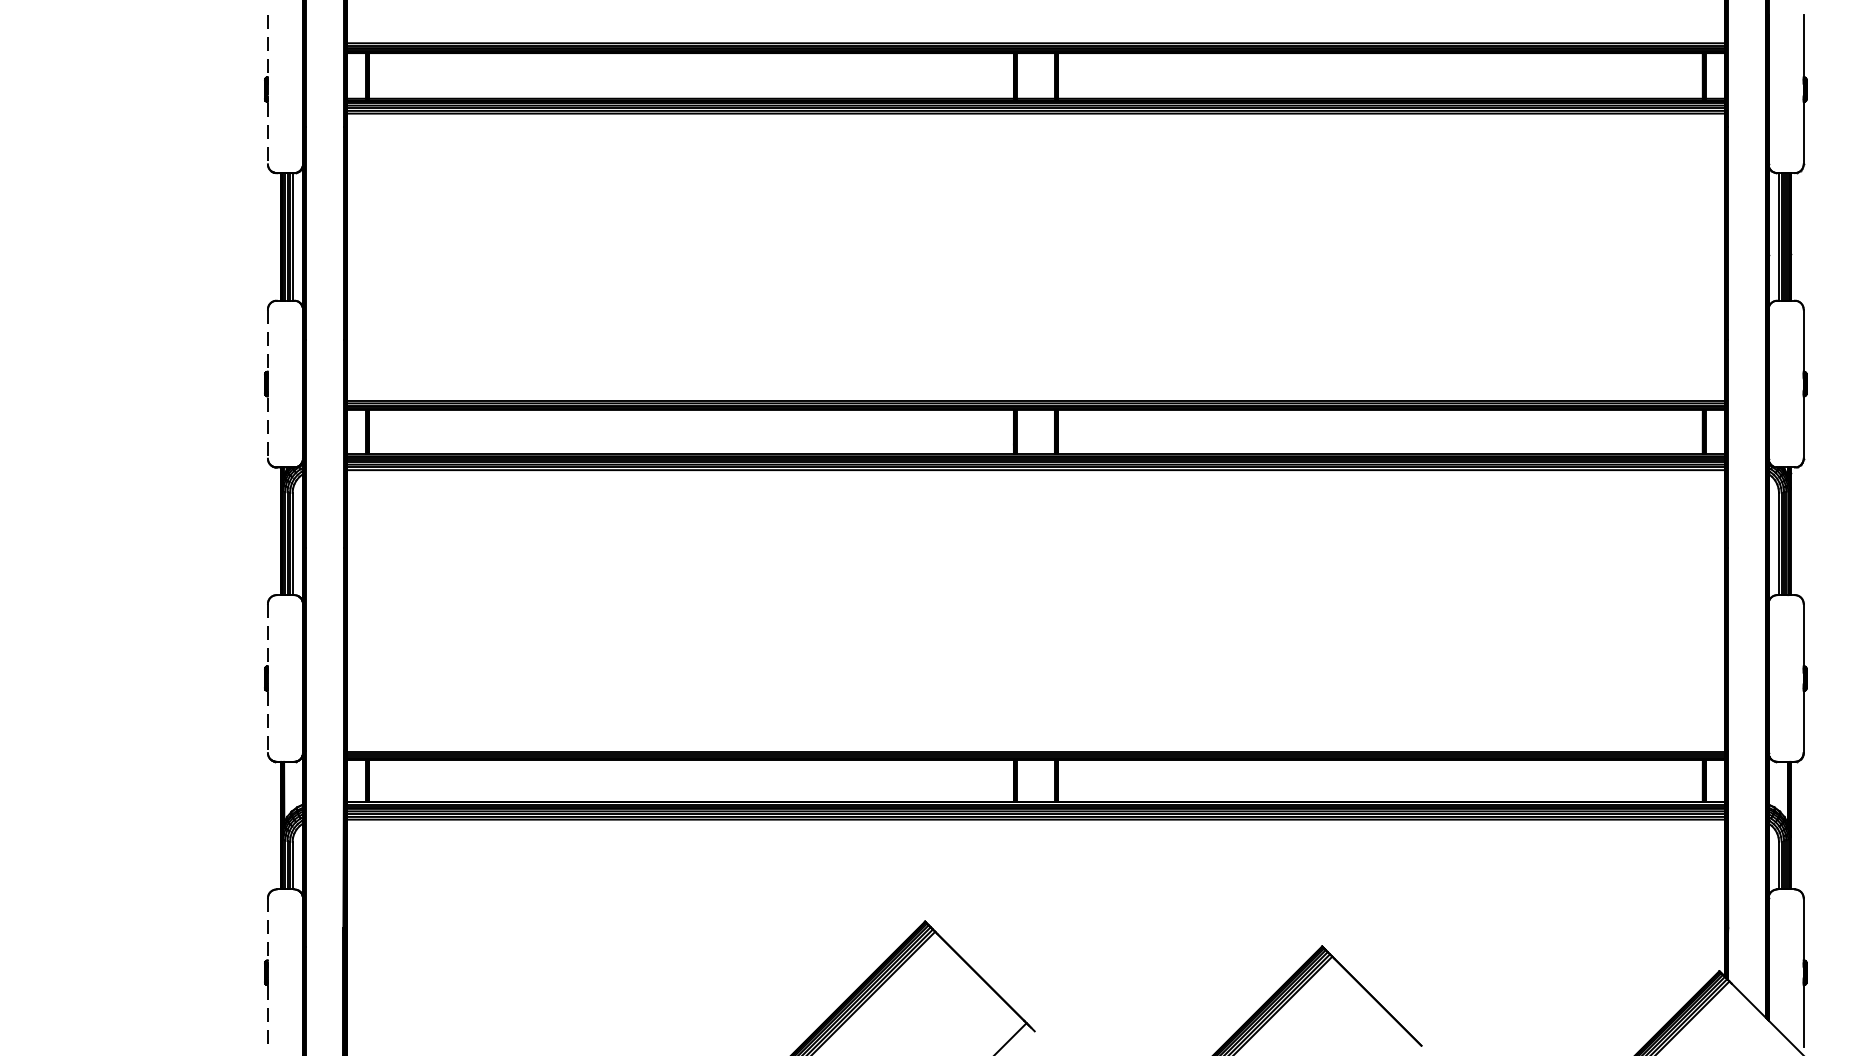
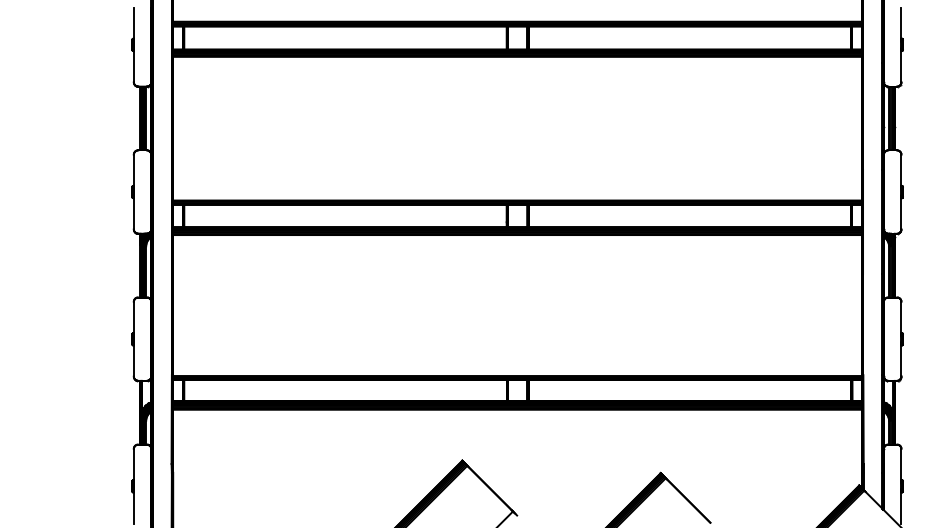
line: (267, 90) -> (133, 45), dashed -> solid
line: (267, 384) -> (133, 192), dashed -> solid
line: (267, 679) -> (133, 339), dashed -> solid
line: (267, 973) -> (133, 486), dashed -> solid

